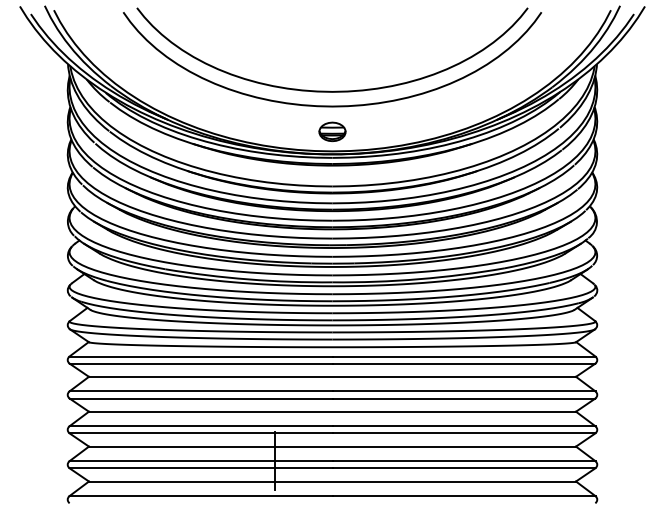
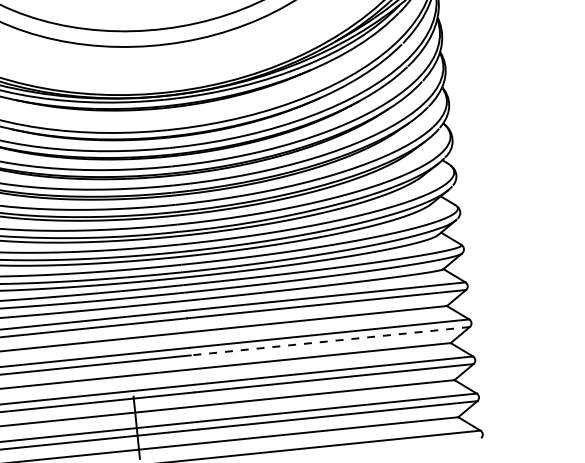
part: (332, 131) -> (161, 71), removed
line: (463, 398) -> (329, 341), solid -> dashed

